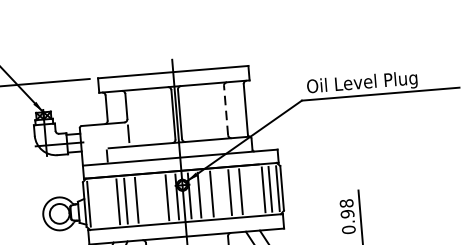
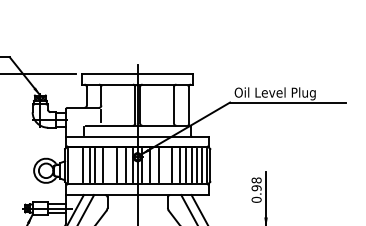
line: (226, 109) -> (174, 104), dashed -> solid
line: (257, 190) -> (192, 165), added
line: (248, 191) -> (185, 165), added
line: (154, 198) -> (116, 165), added
line: (109, 202) -> (83, 165), added

